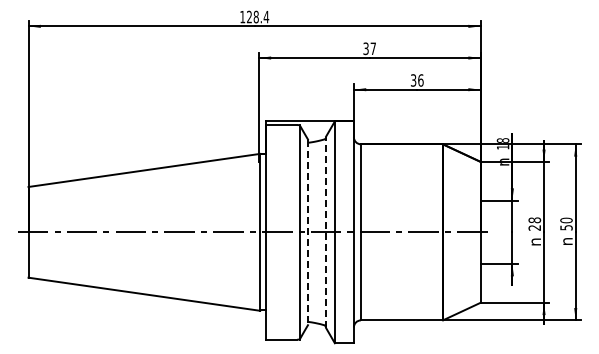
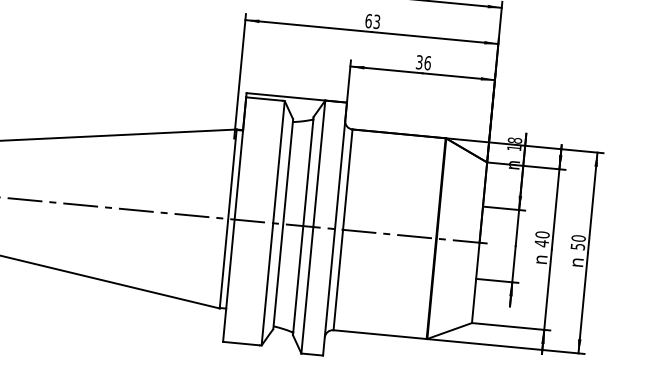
text: (369, 48) -> (372, 21), 37 -> 63
text: (534, 224) -> (541, 239), 28 -> 40
line: (308, 232) -> (283, 224), dashed -> solid
line: (326, 232) -> (303, 226), dashed -> solid

